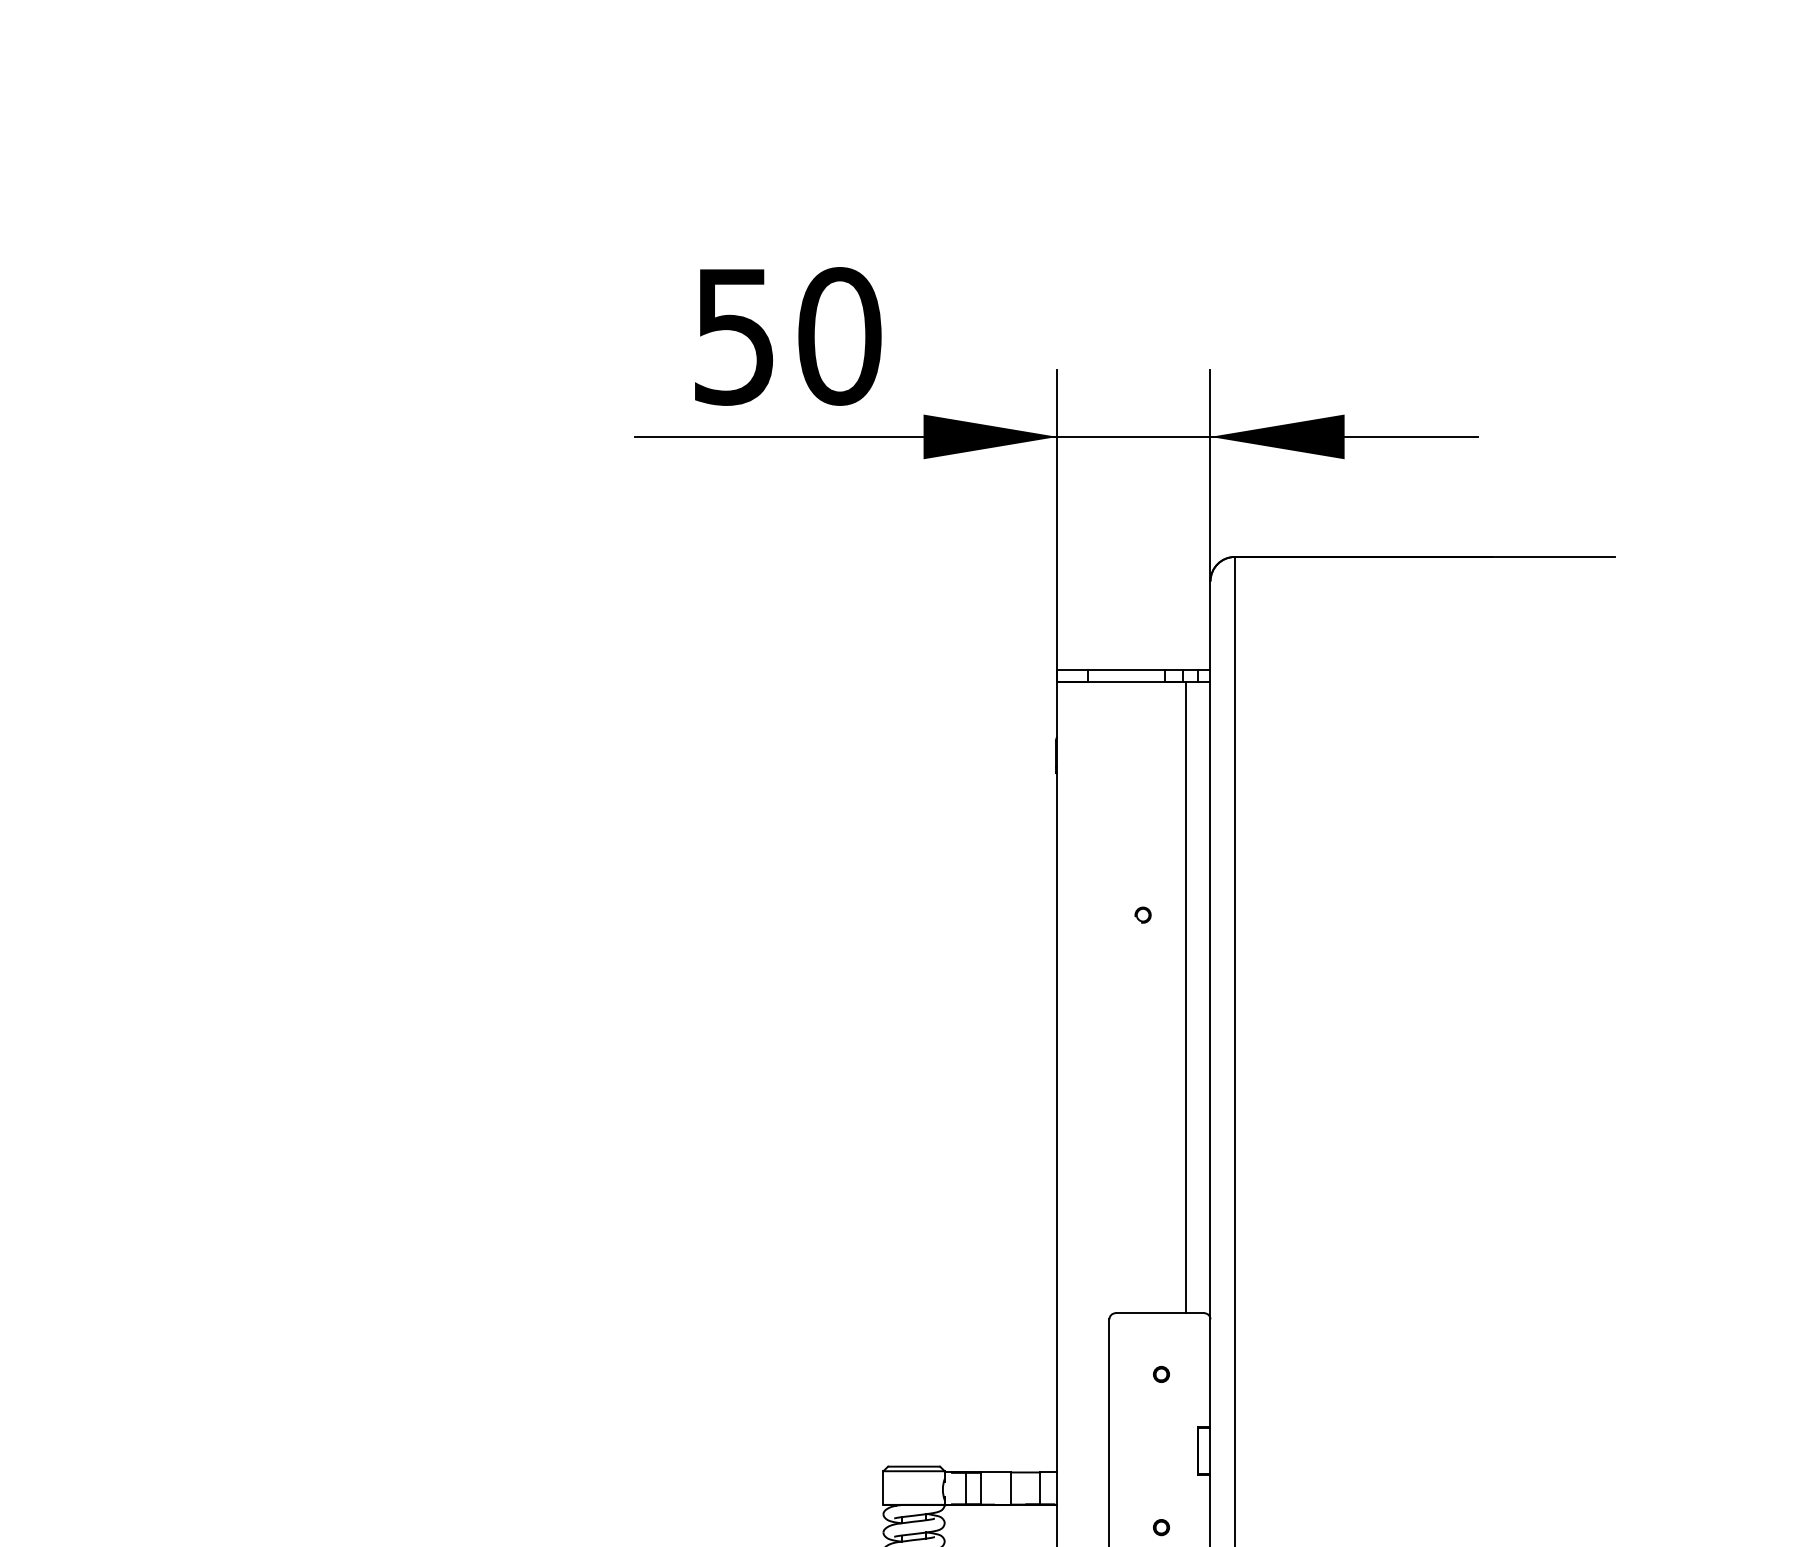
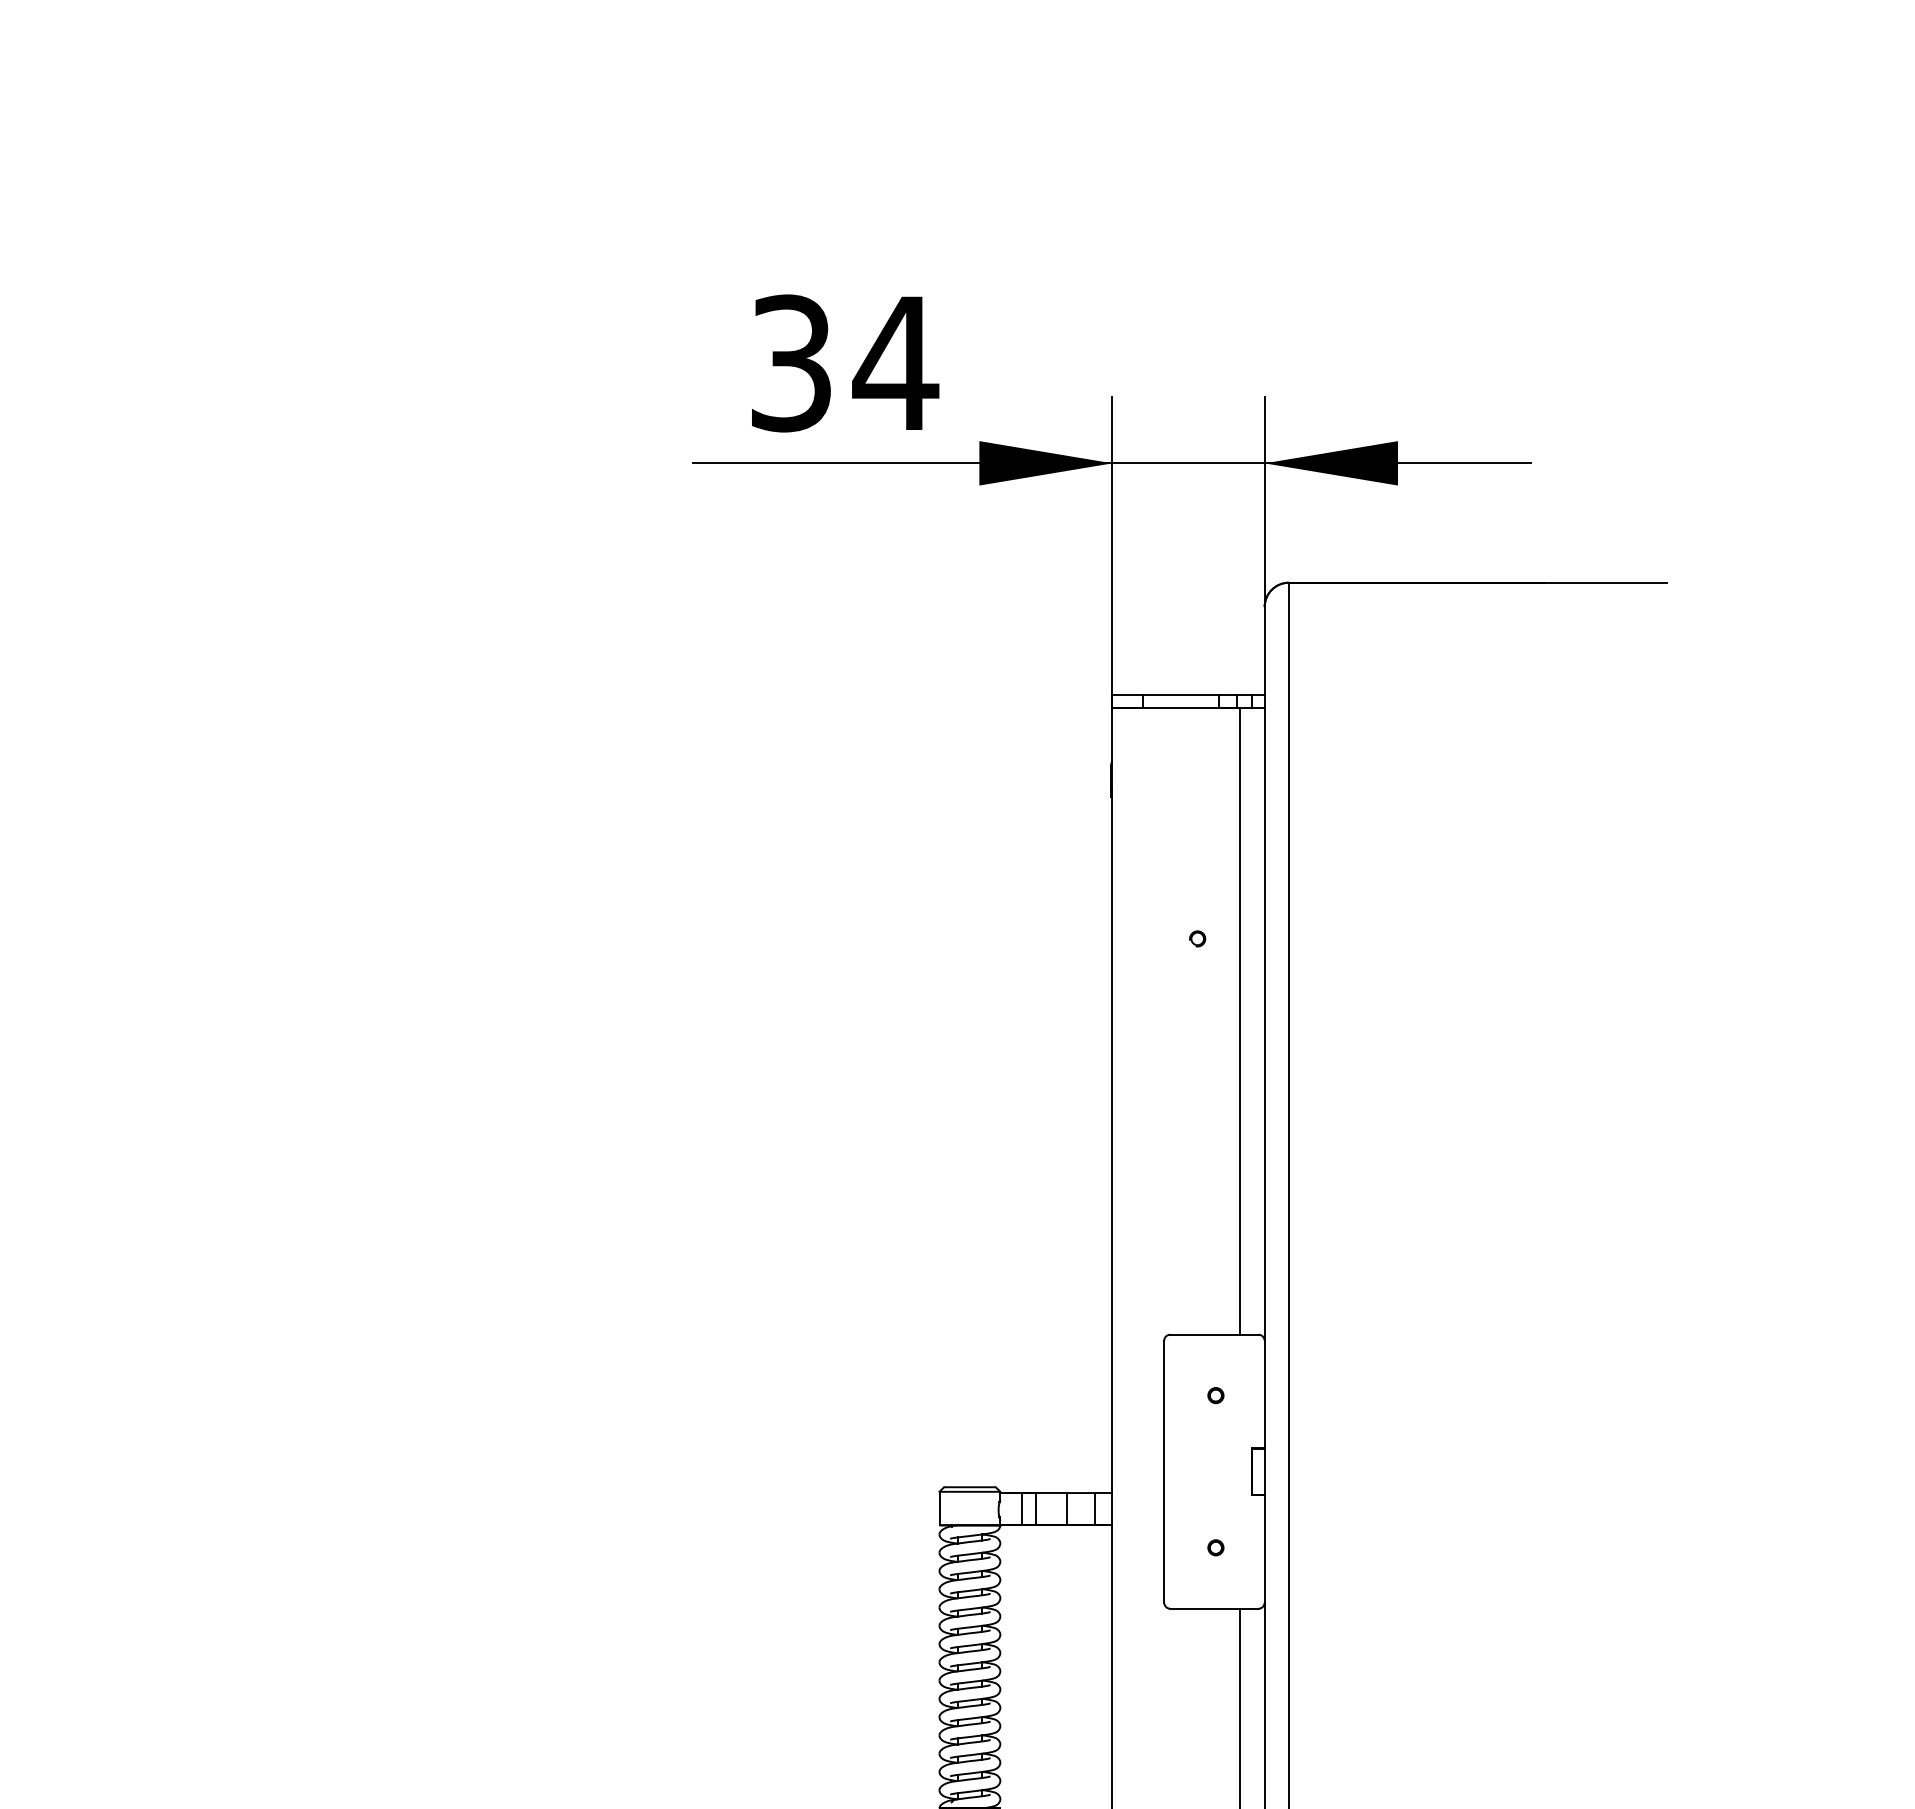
text: (788, 336) -> (845, 363), 50 -> 34

